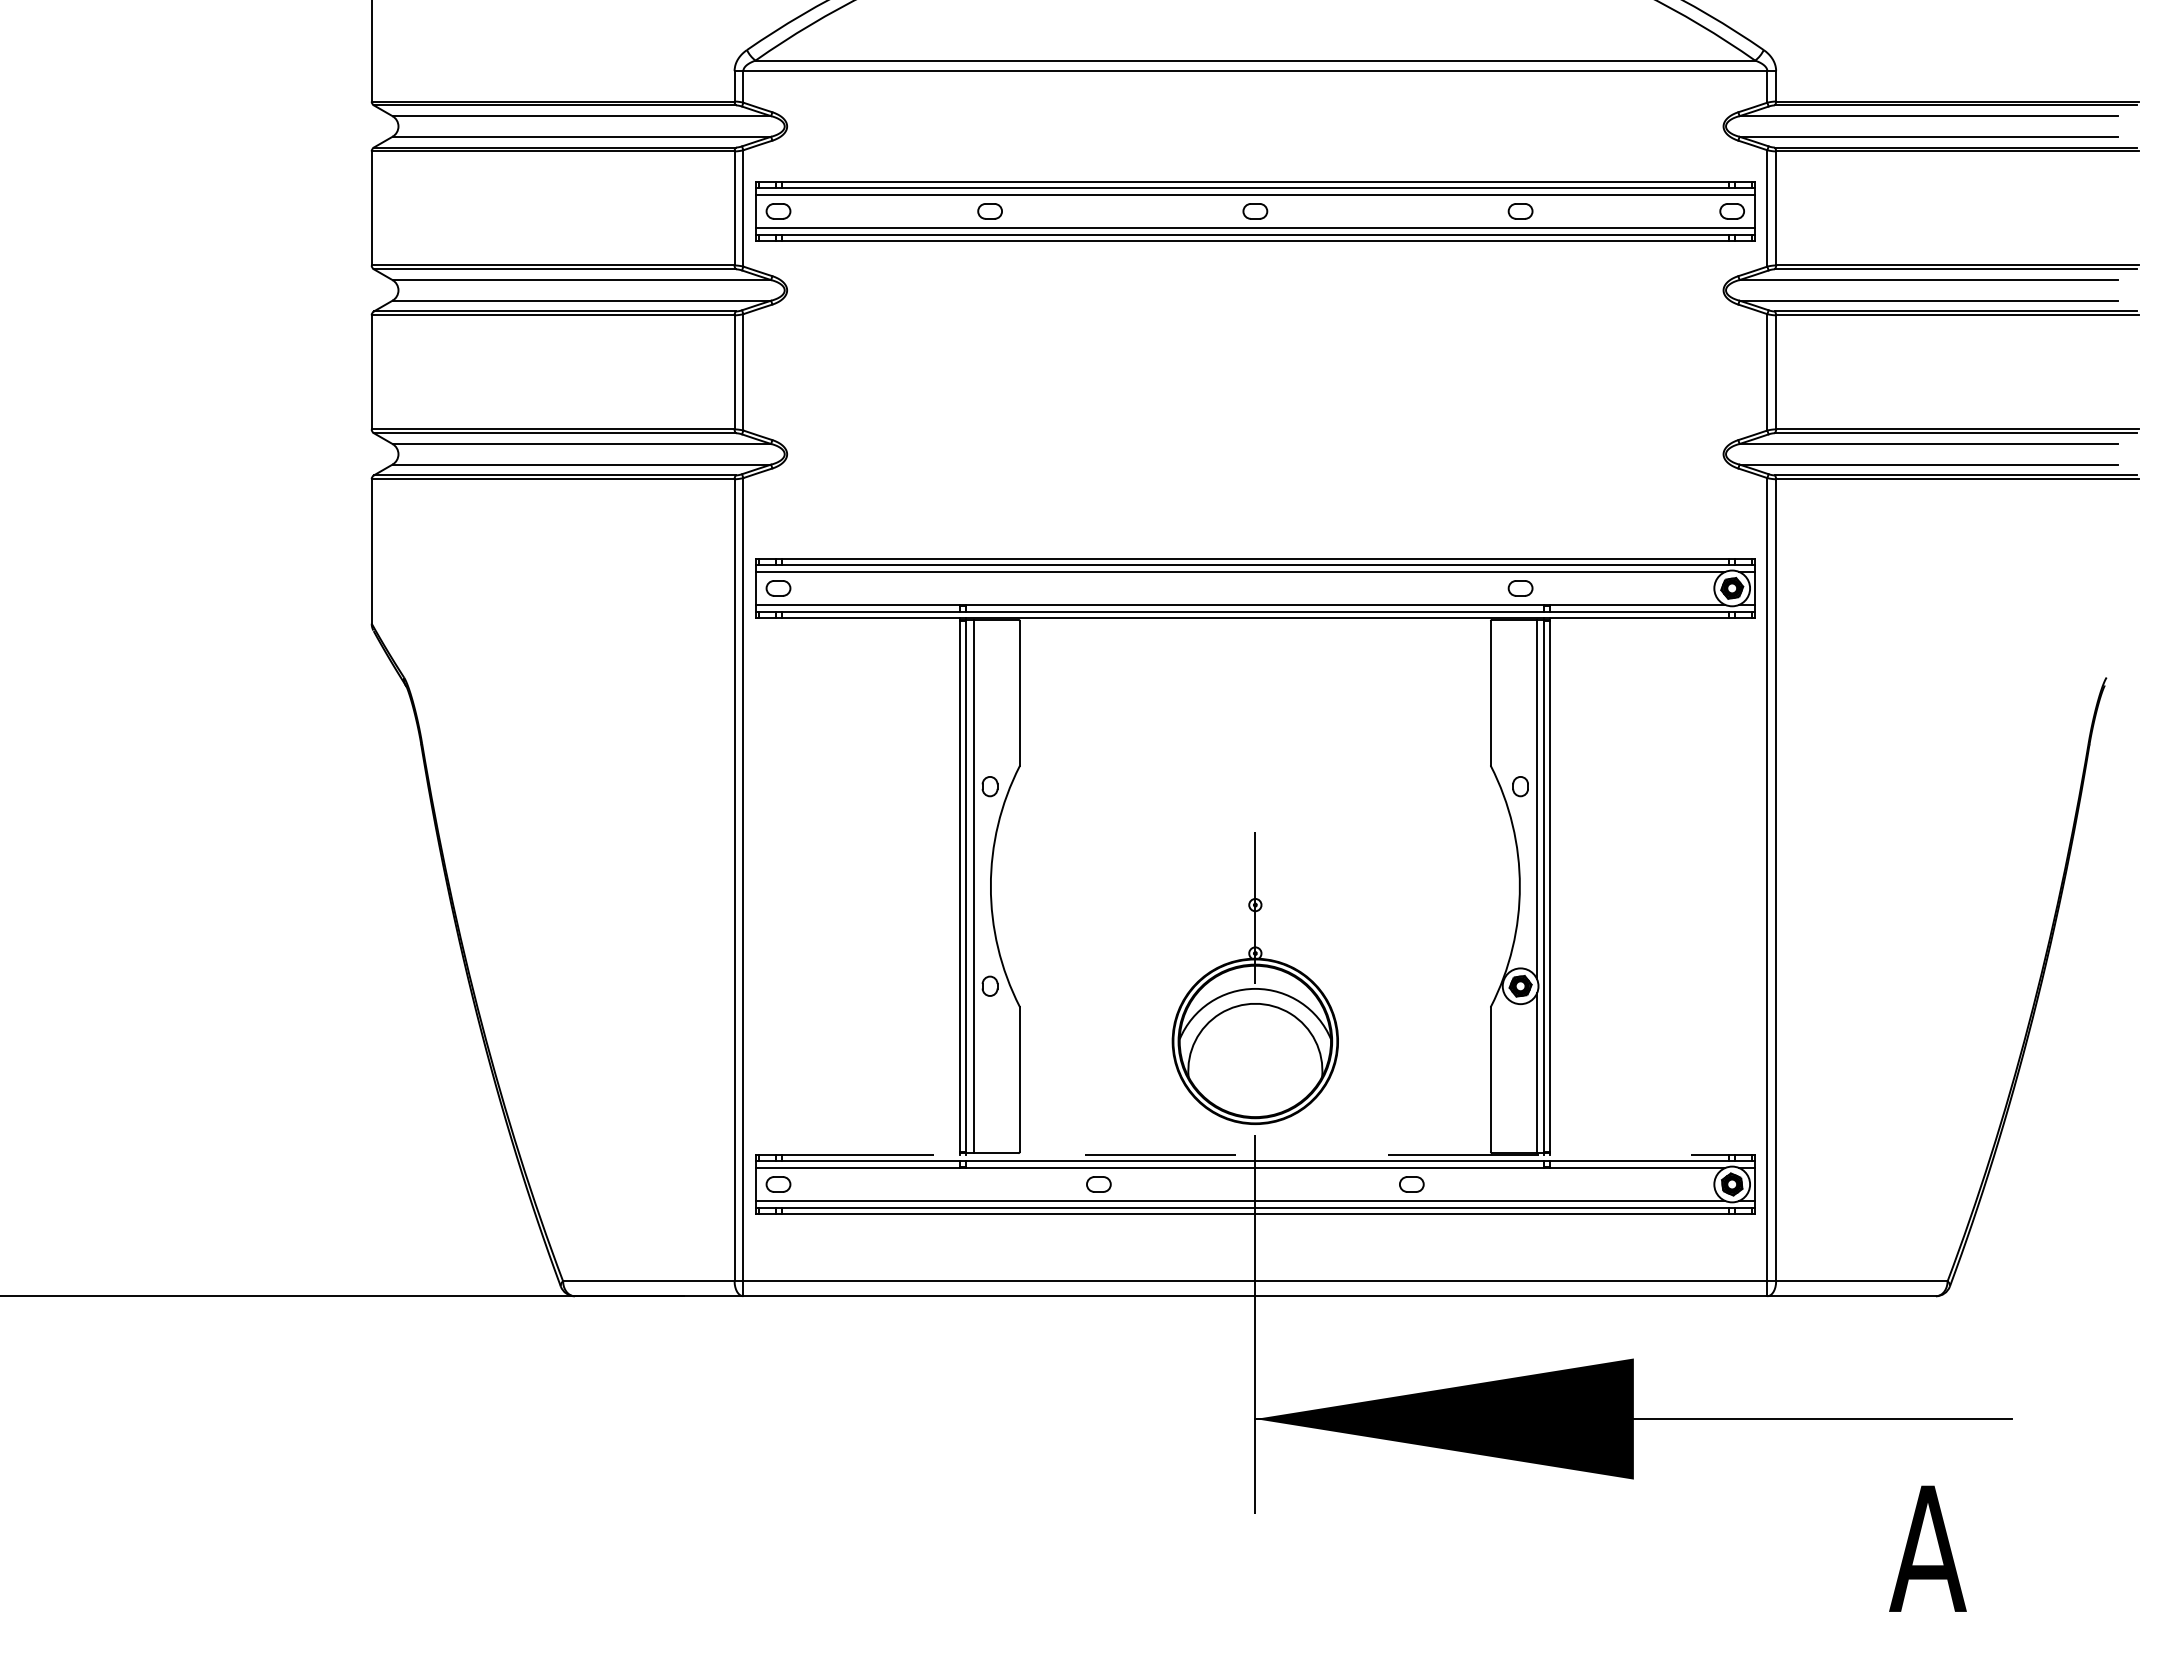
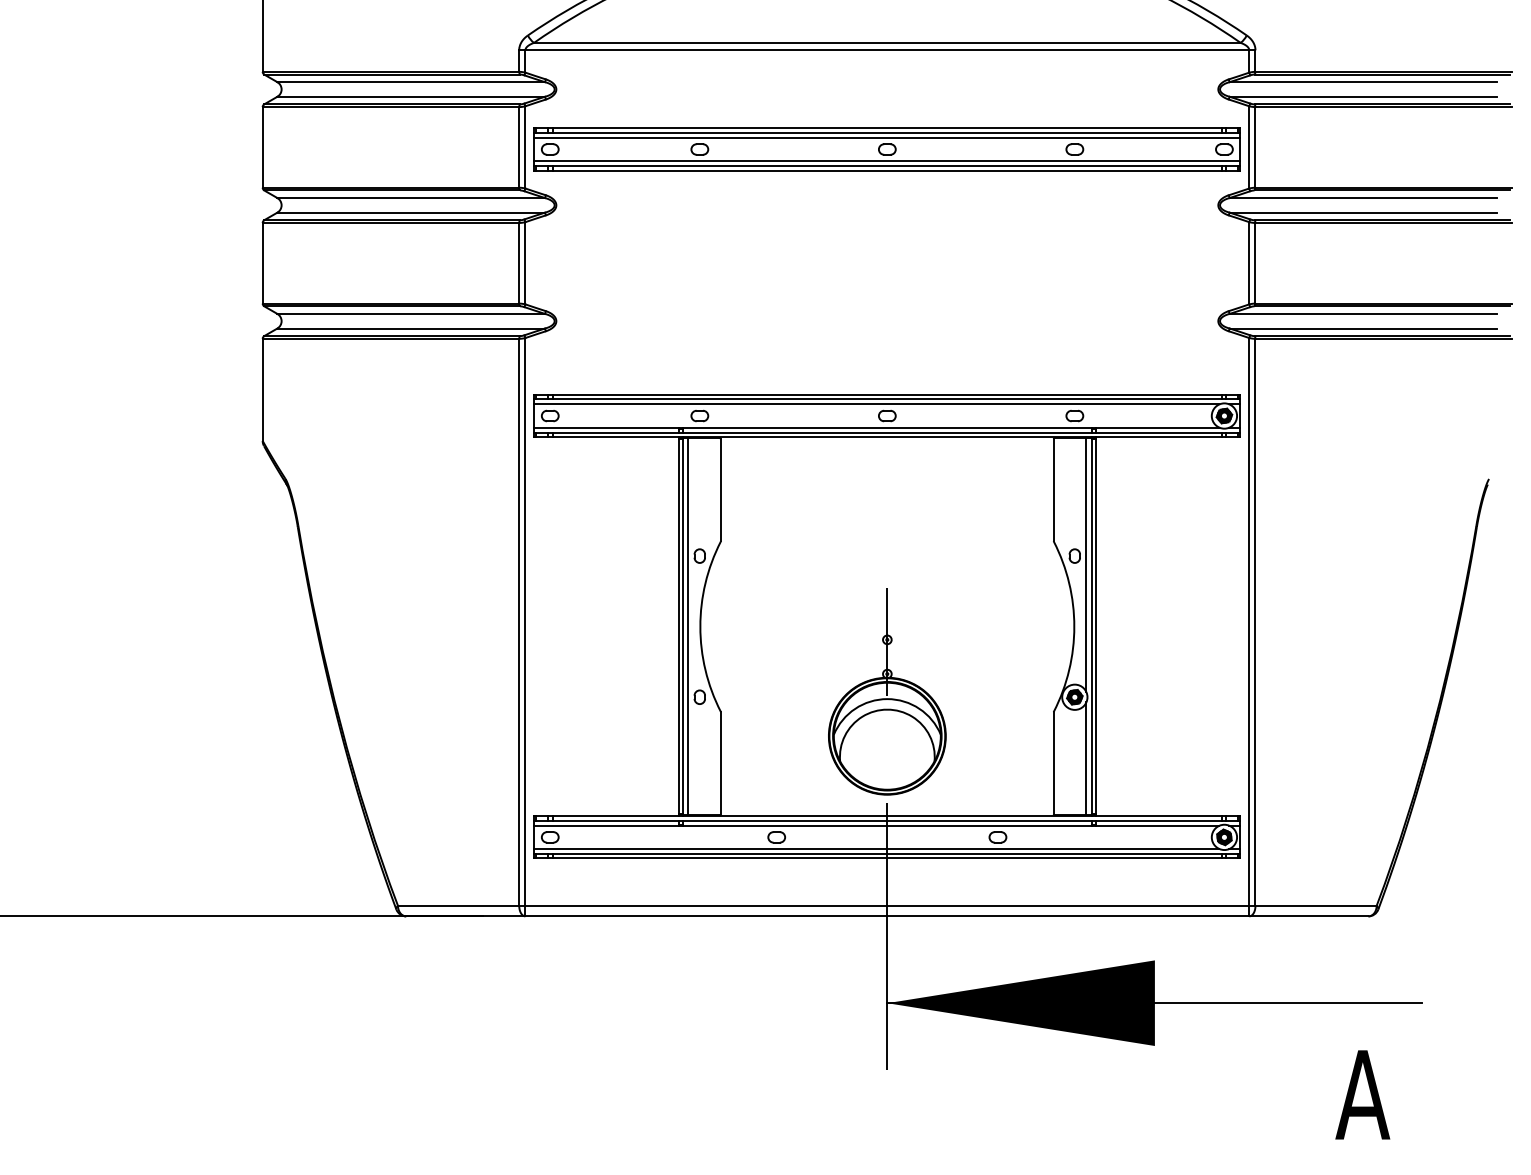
part: (989, 588) -> (699, 416), added
part: (1255, 588) -> (887, 416), added
line: (1255, 1154) -> (887, 816), dashed -> solid

